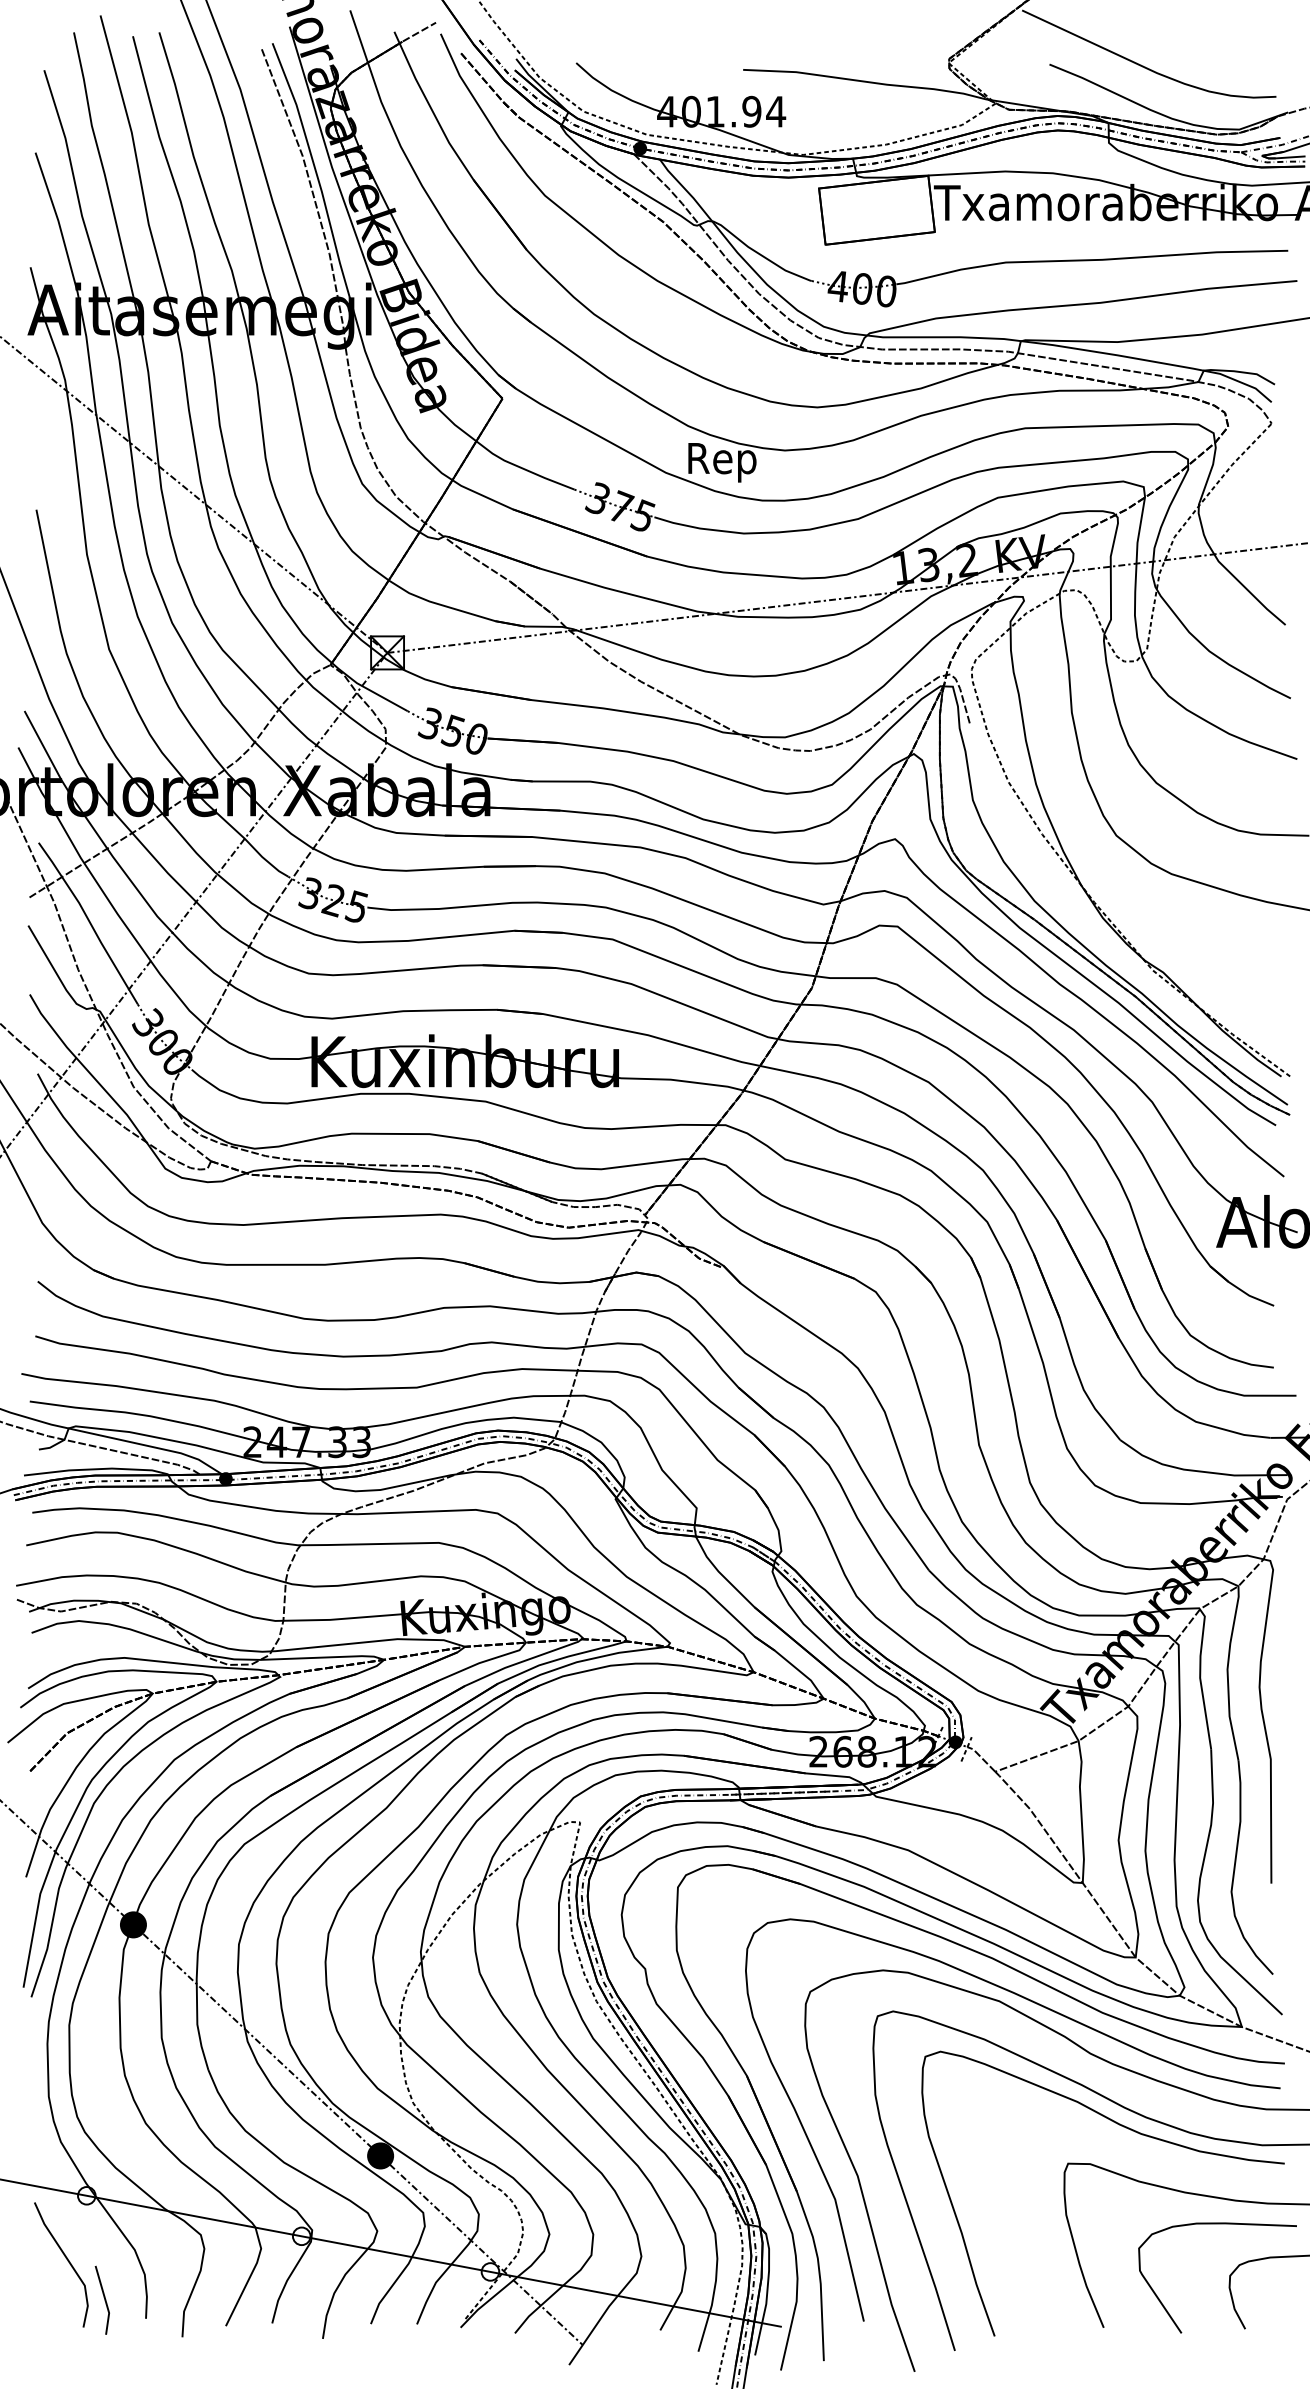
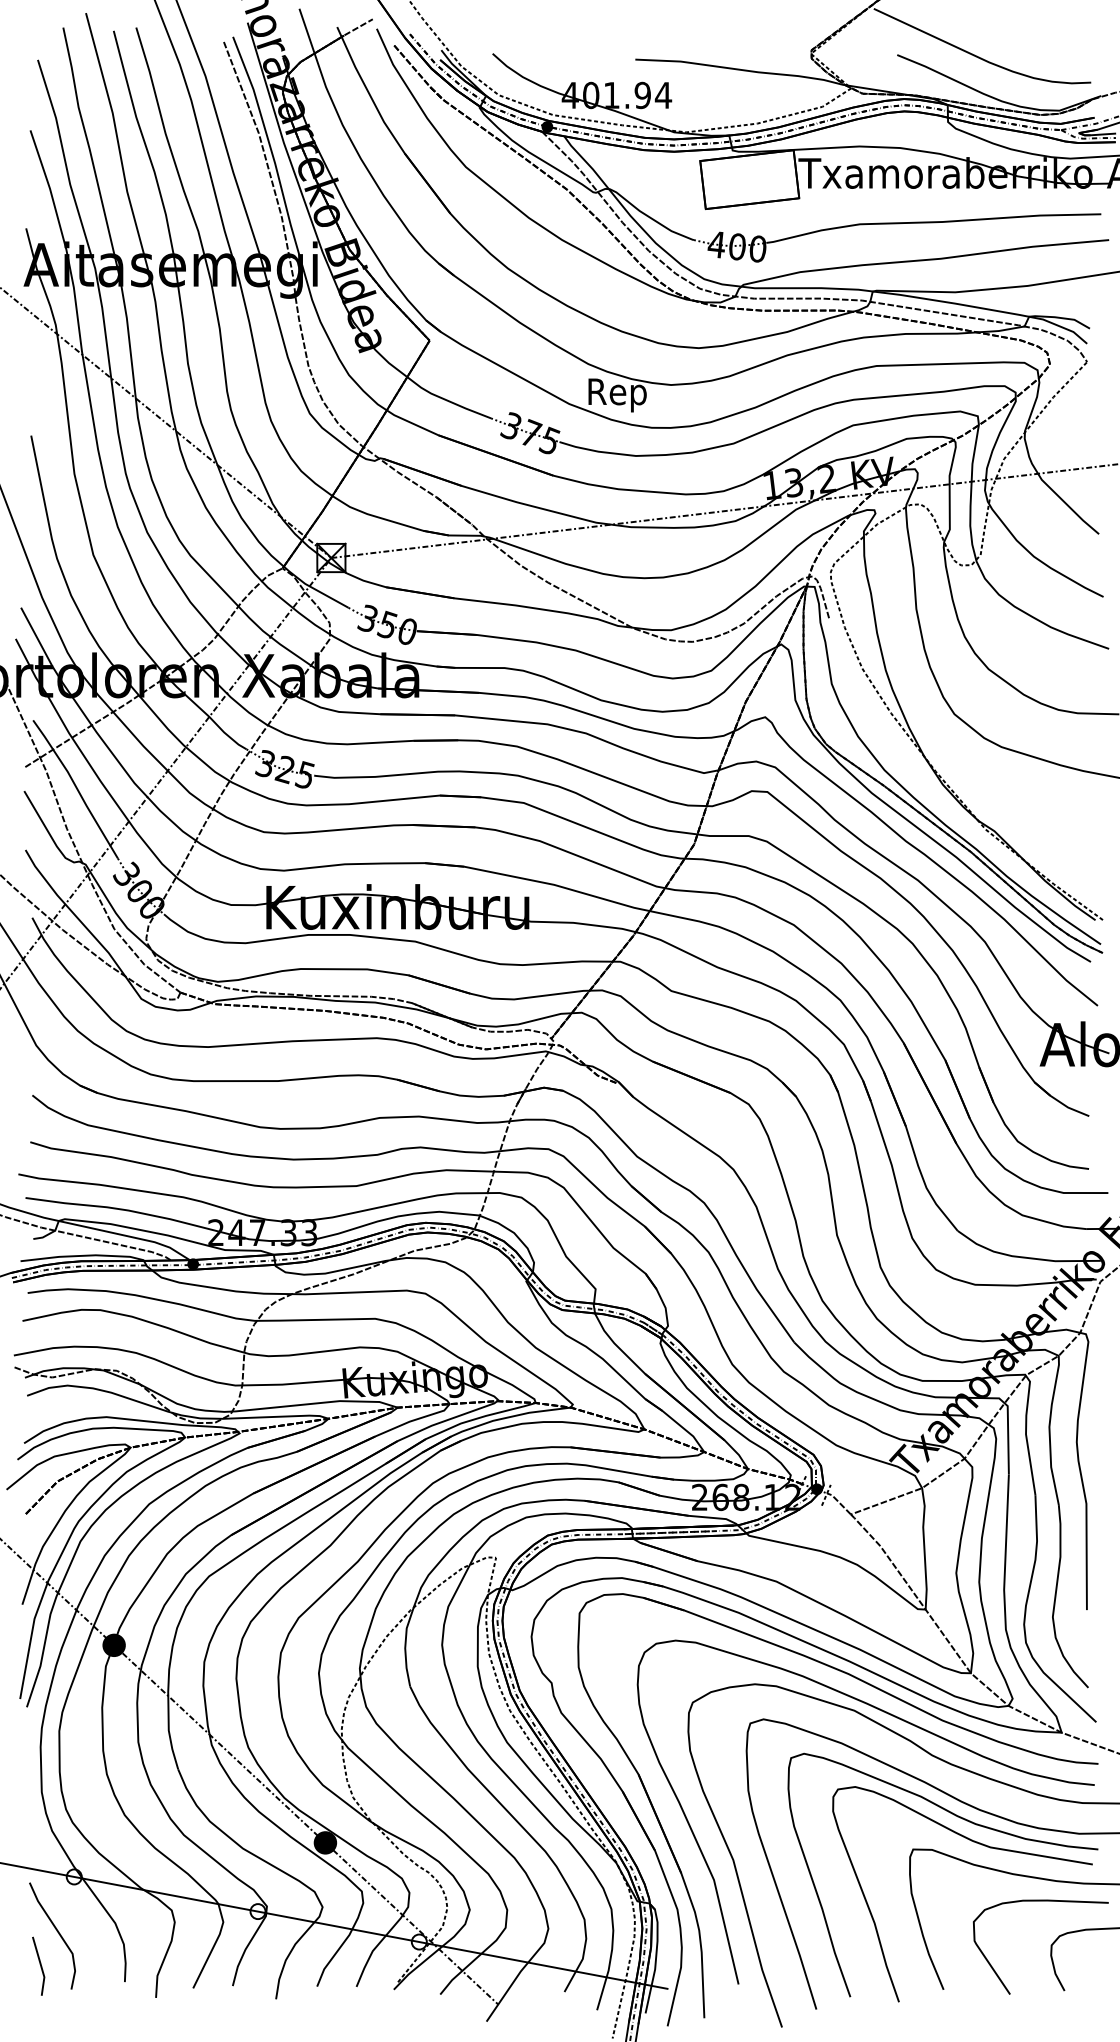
curve: (1148, 2159) -> (981, 1845), added
line: (103, 2298) -> (39, 1964), moved

